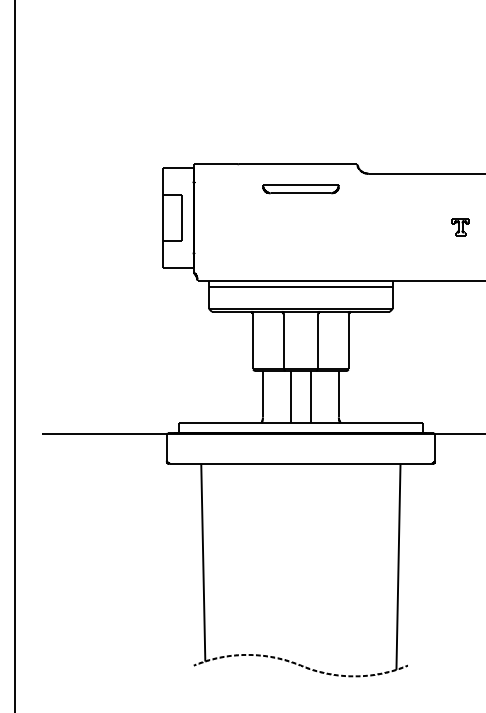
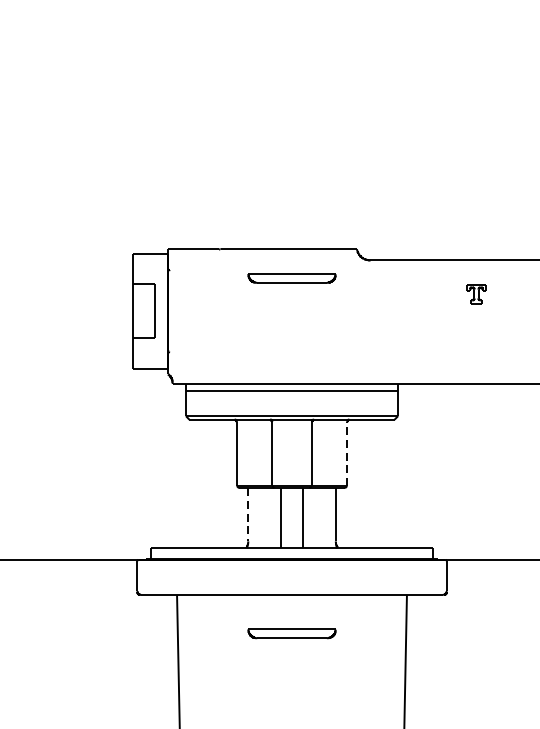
part: (460, 227) -> (476, 294), moved
line: (348, 341) -> (346, 453), solid -> dashed
line: (263, 394) -> (248, 515), solid -> dashed
part: (300, 497) -> (291, 633), added

